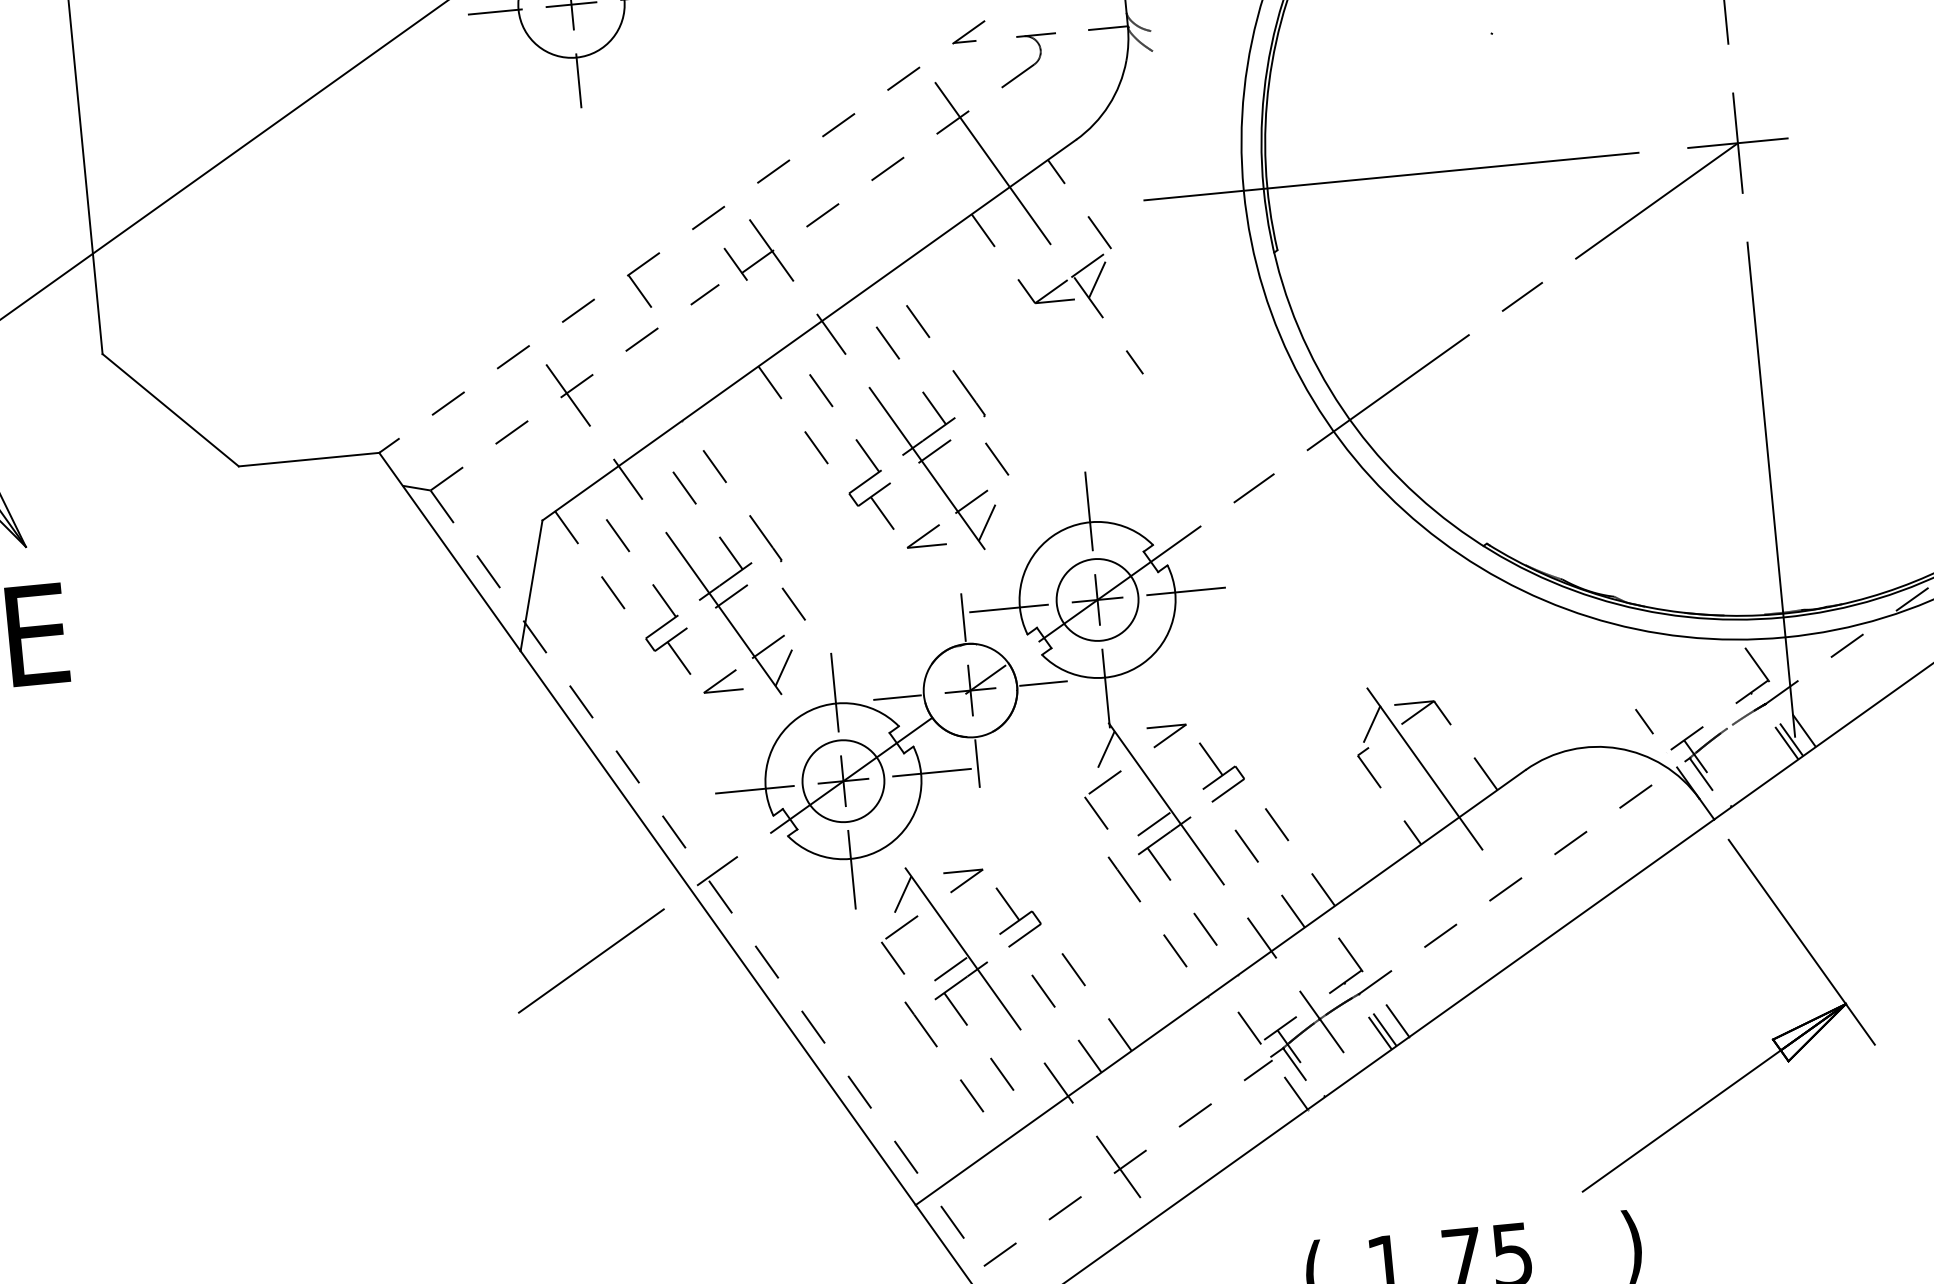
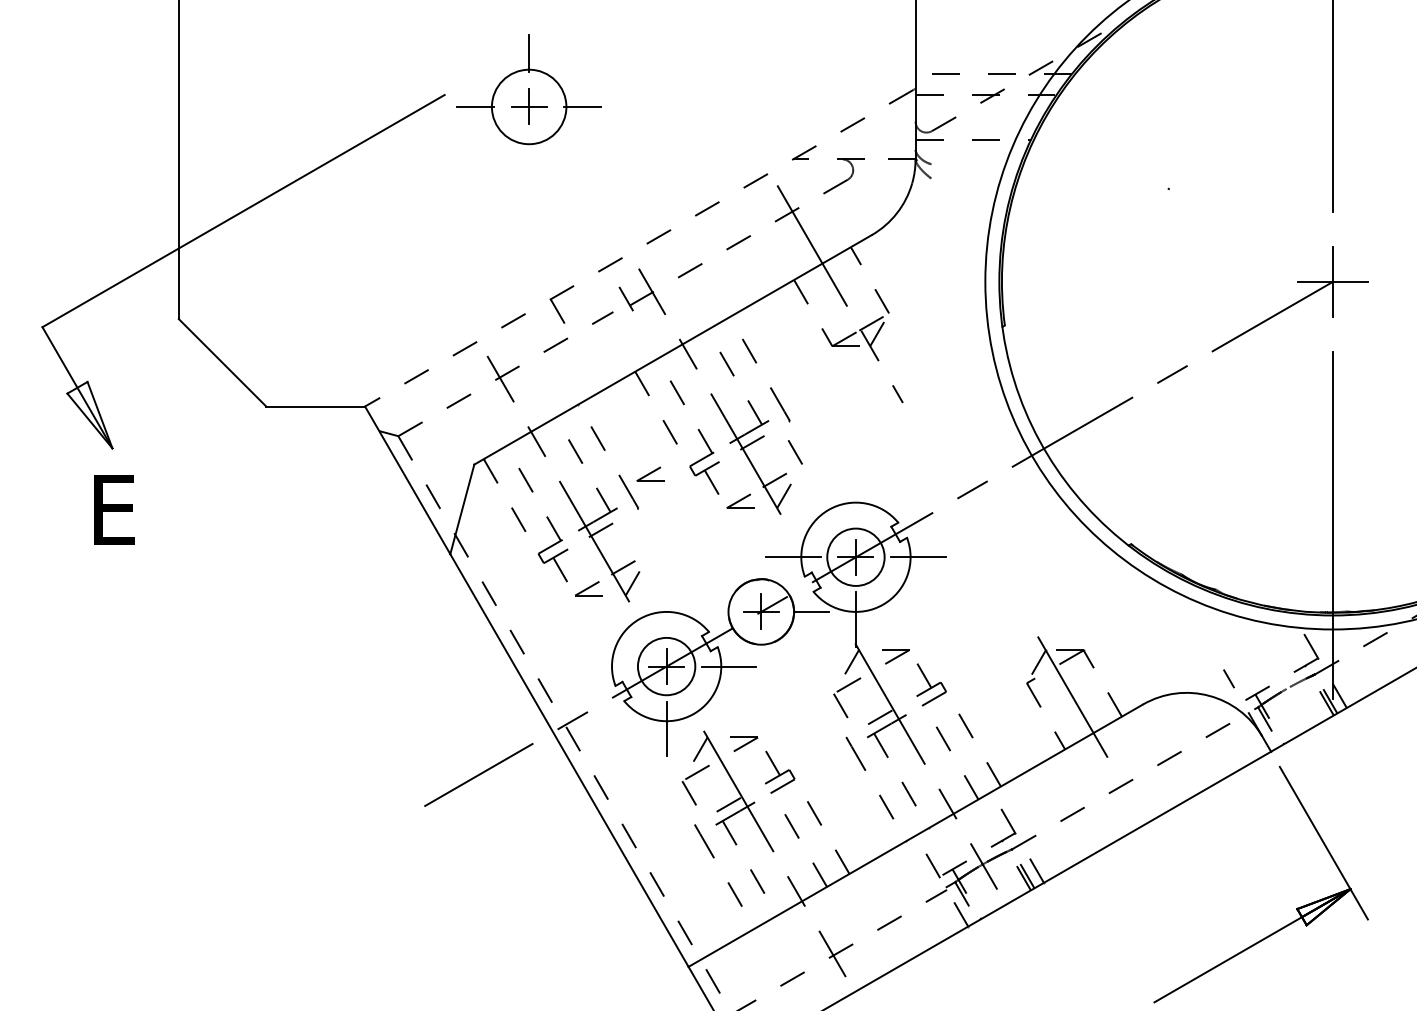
line: (579, 80) -> (529, 160), removed
line: (1391, 176) -> (1089, 281), removed
part: (794, 509) -> (650, 473), added
line: (1088, 510) -> (855, 494), removed
line: (793, 603) -> (643, 539), removed
line: (963, 617) -> (761, 560), removed
line: (834, 691) -> (666, 603), removed
line: (896, 697) -> (709, 611), removed
line: (977, 762) -> (761, 662), removed
line: (755, 789) -> (604, 666), removed

